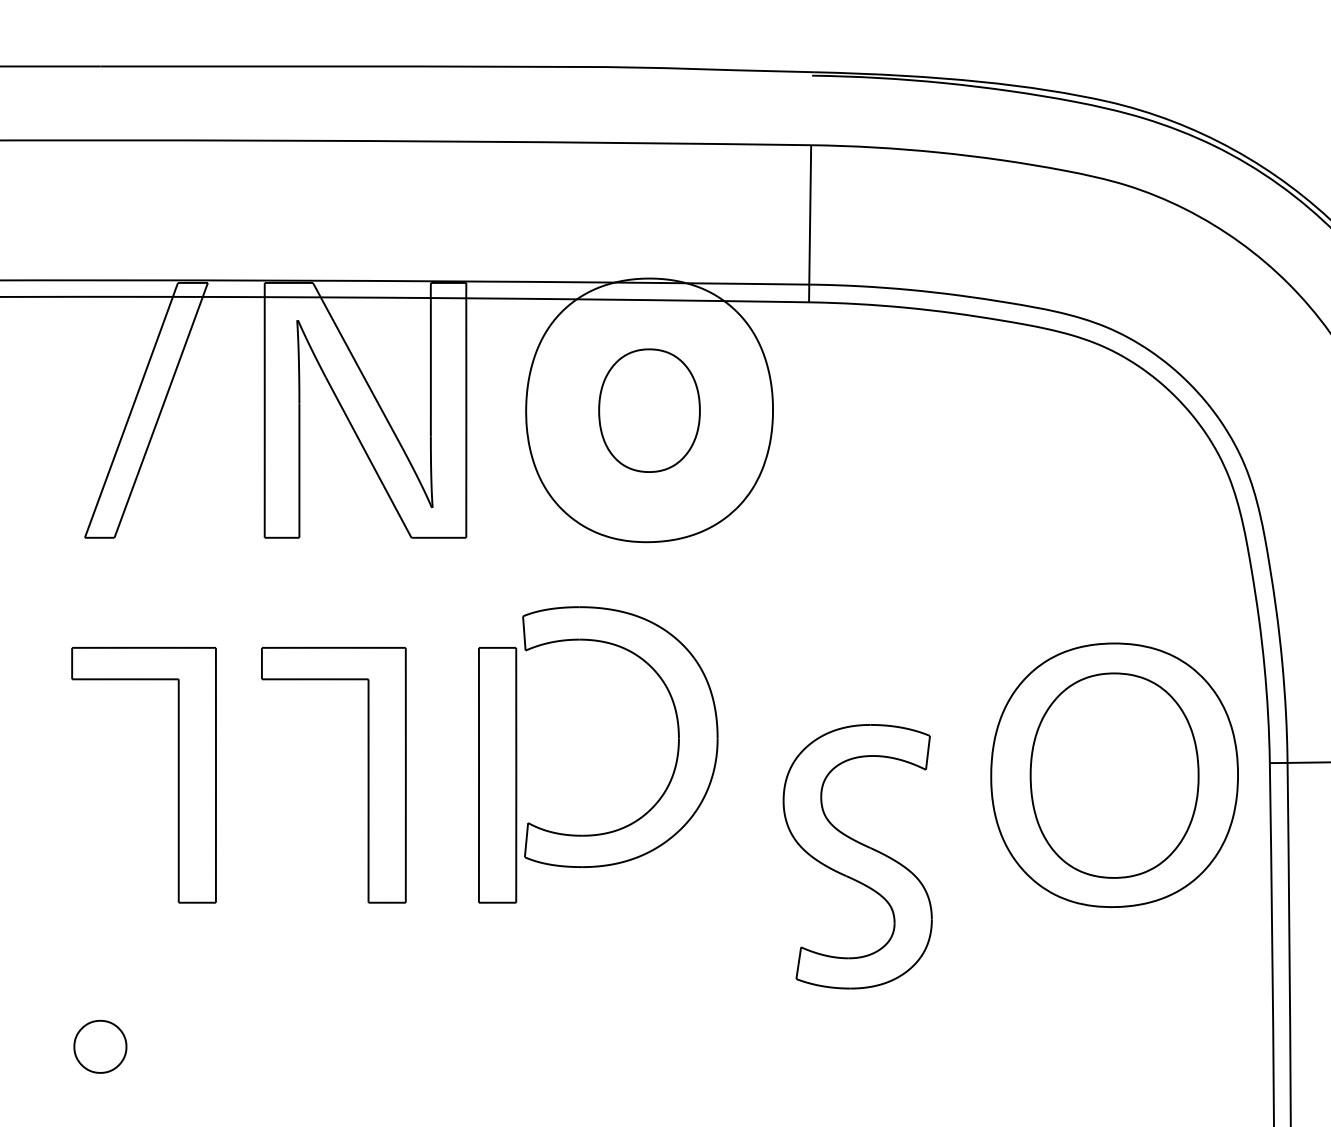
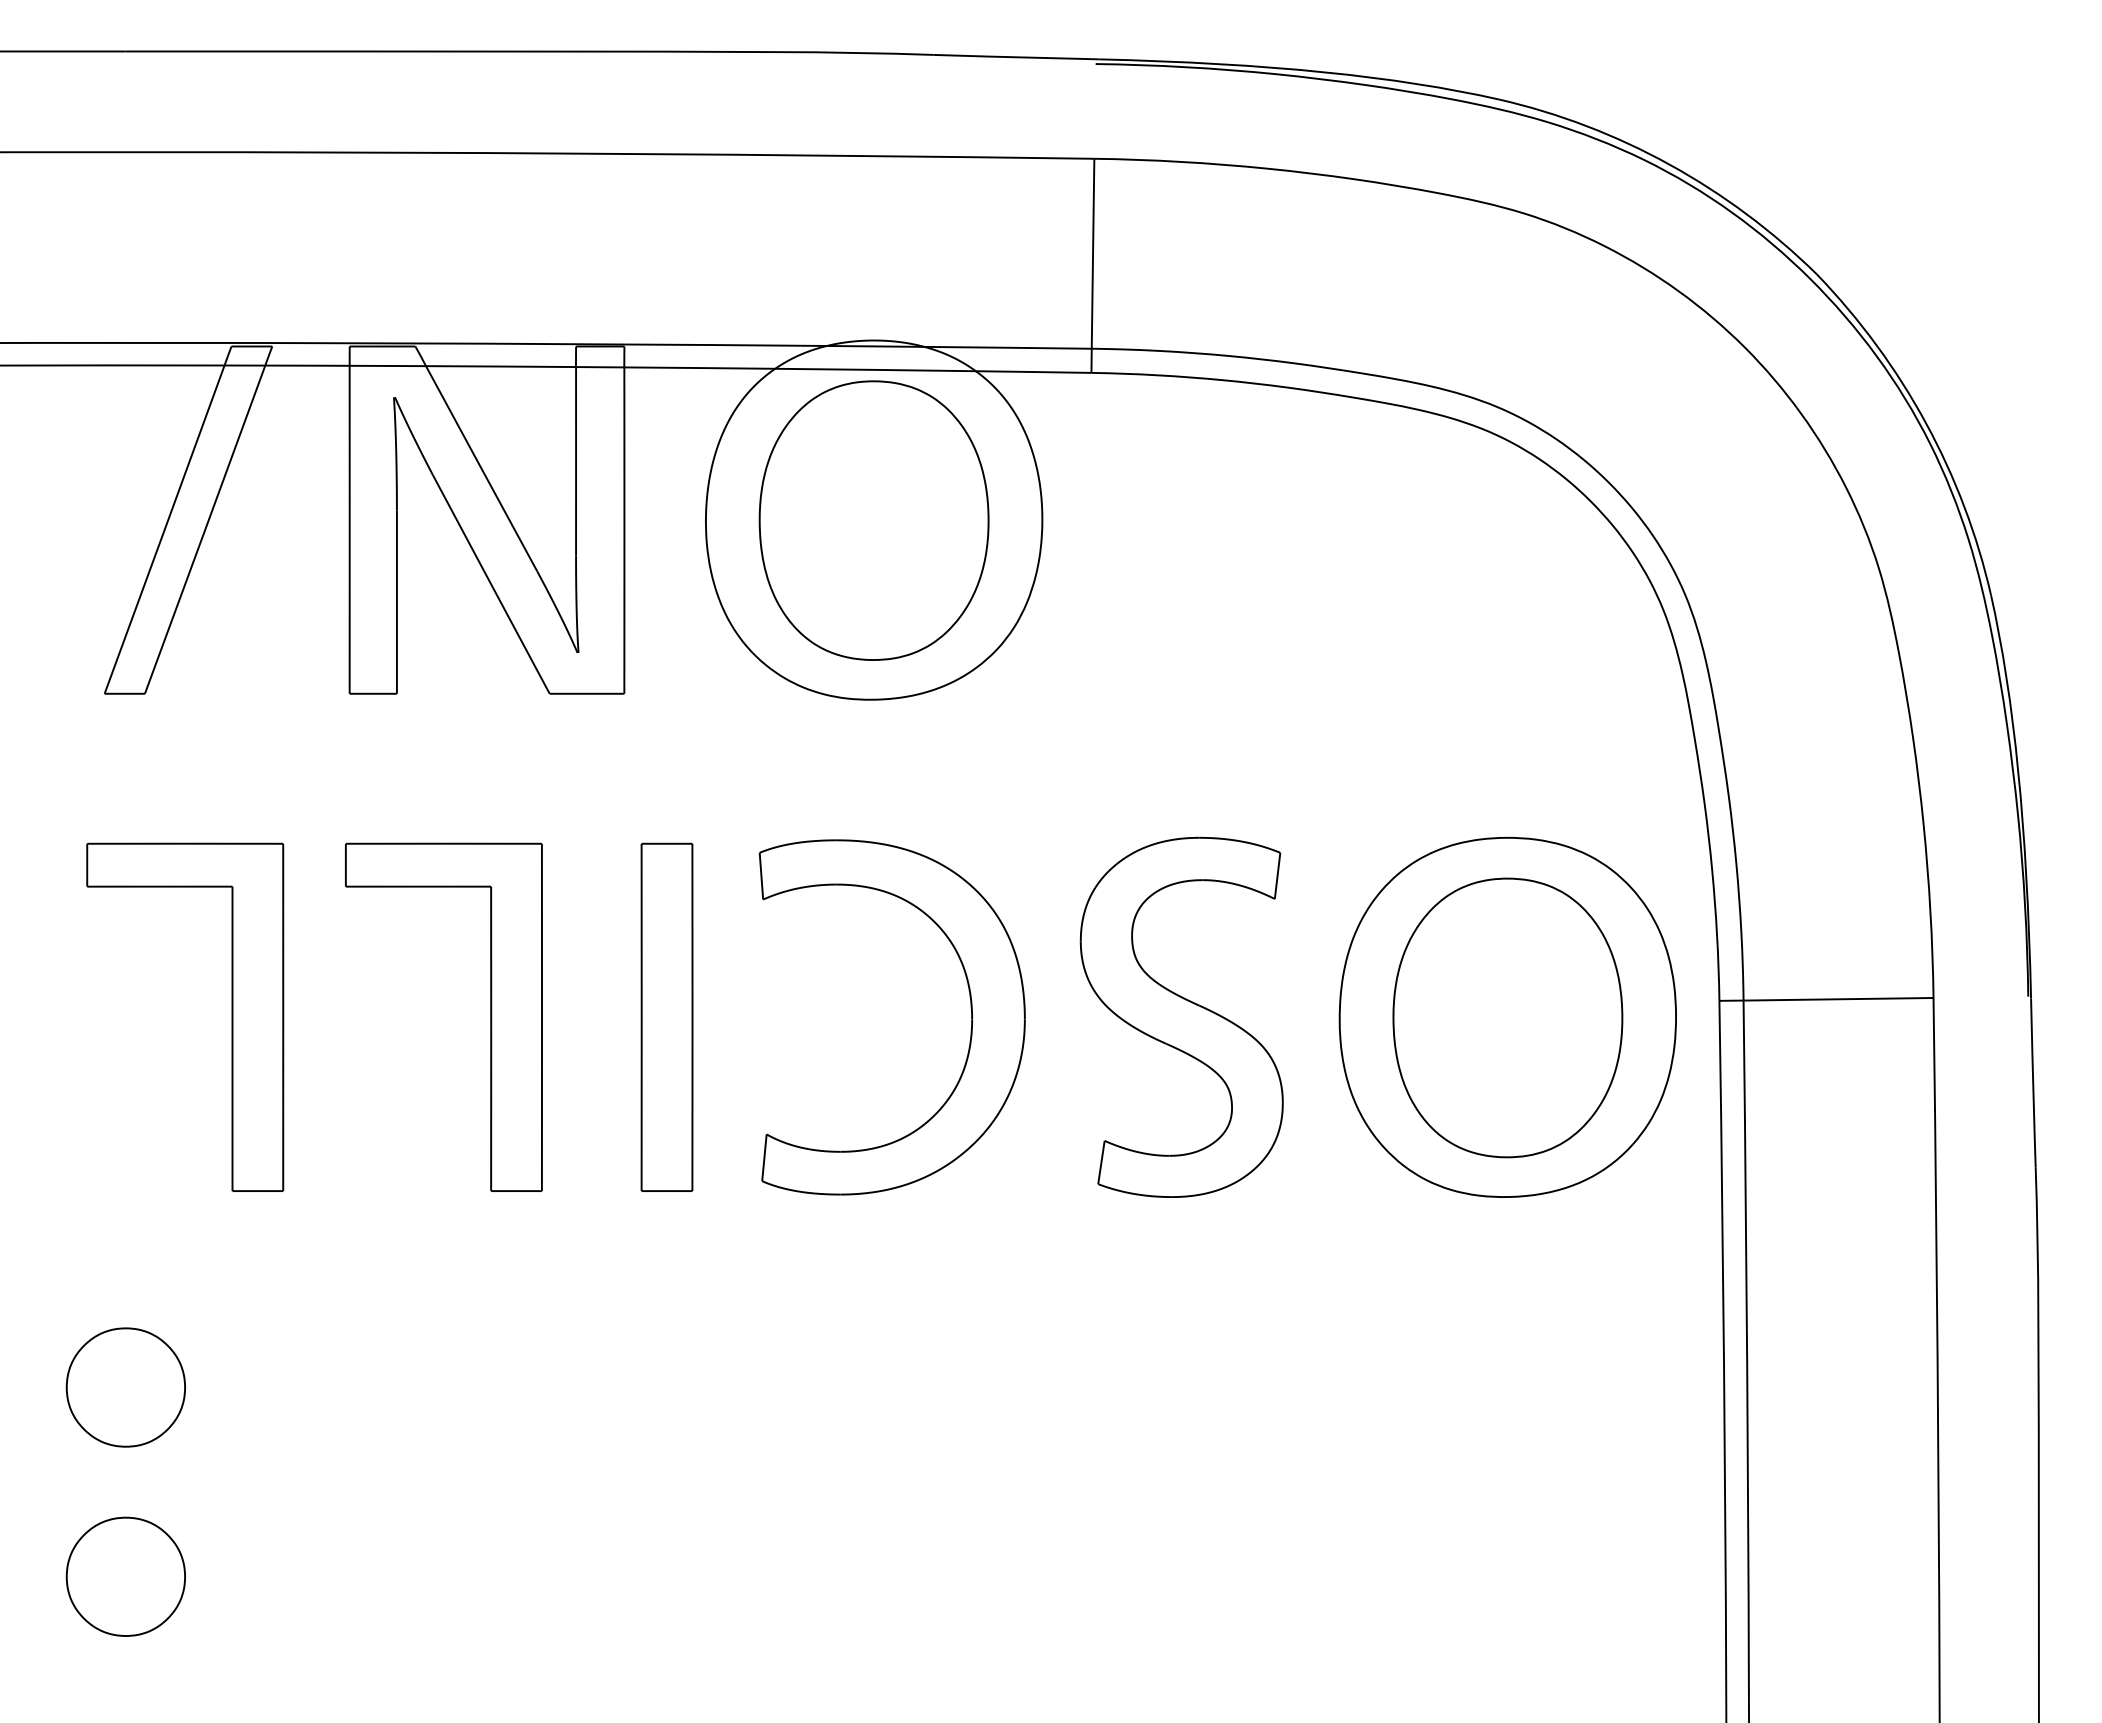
part: (649, 410) -> (873, 520), size x1.67
part: (677, 730) -> (970, 1008), moved
part: (857, 856) -> (1181, 1016), moved
part: (100, 1046) -> (125, 1387), size x1.67

